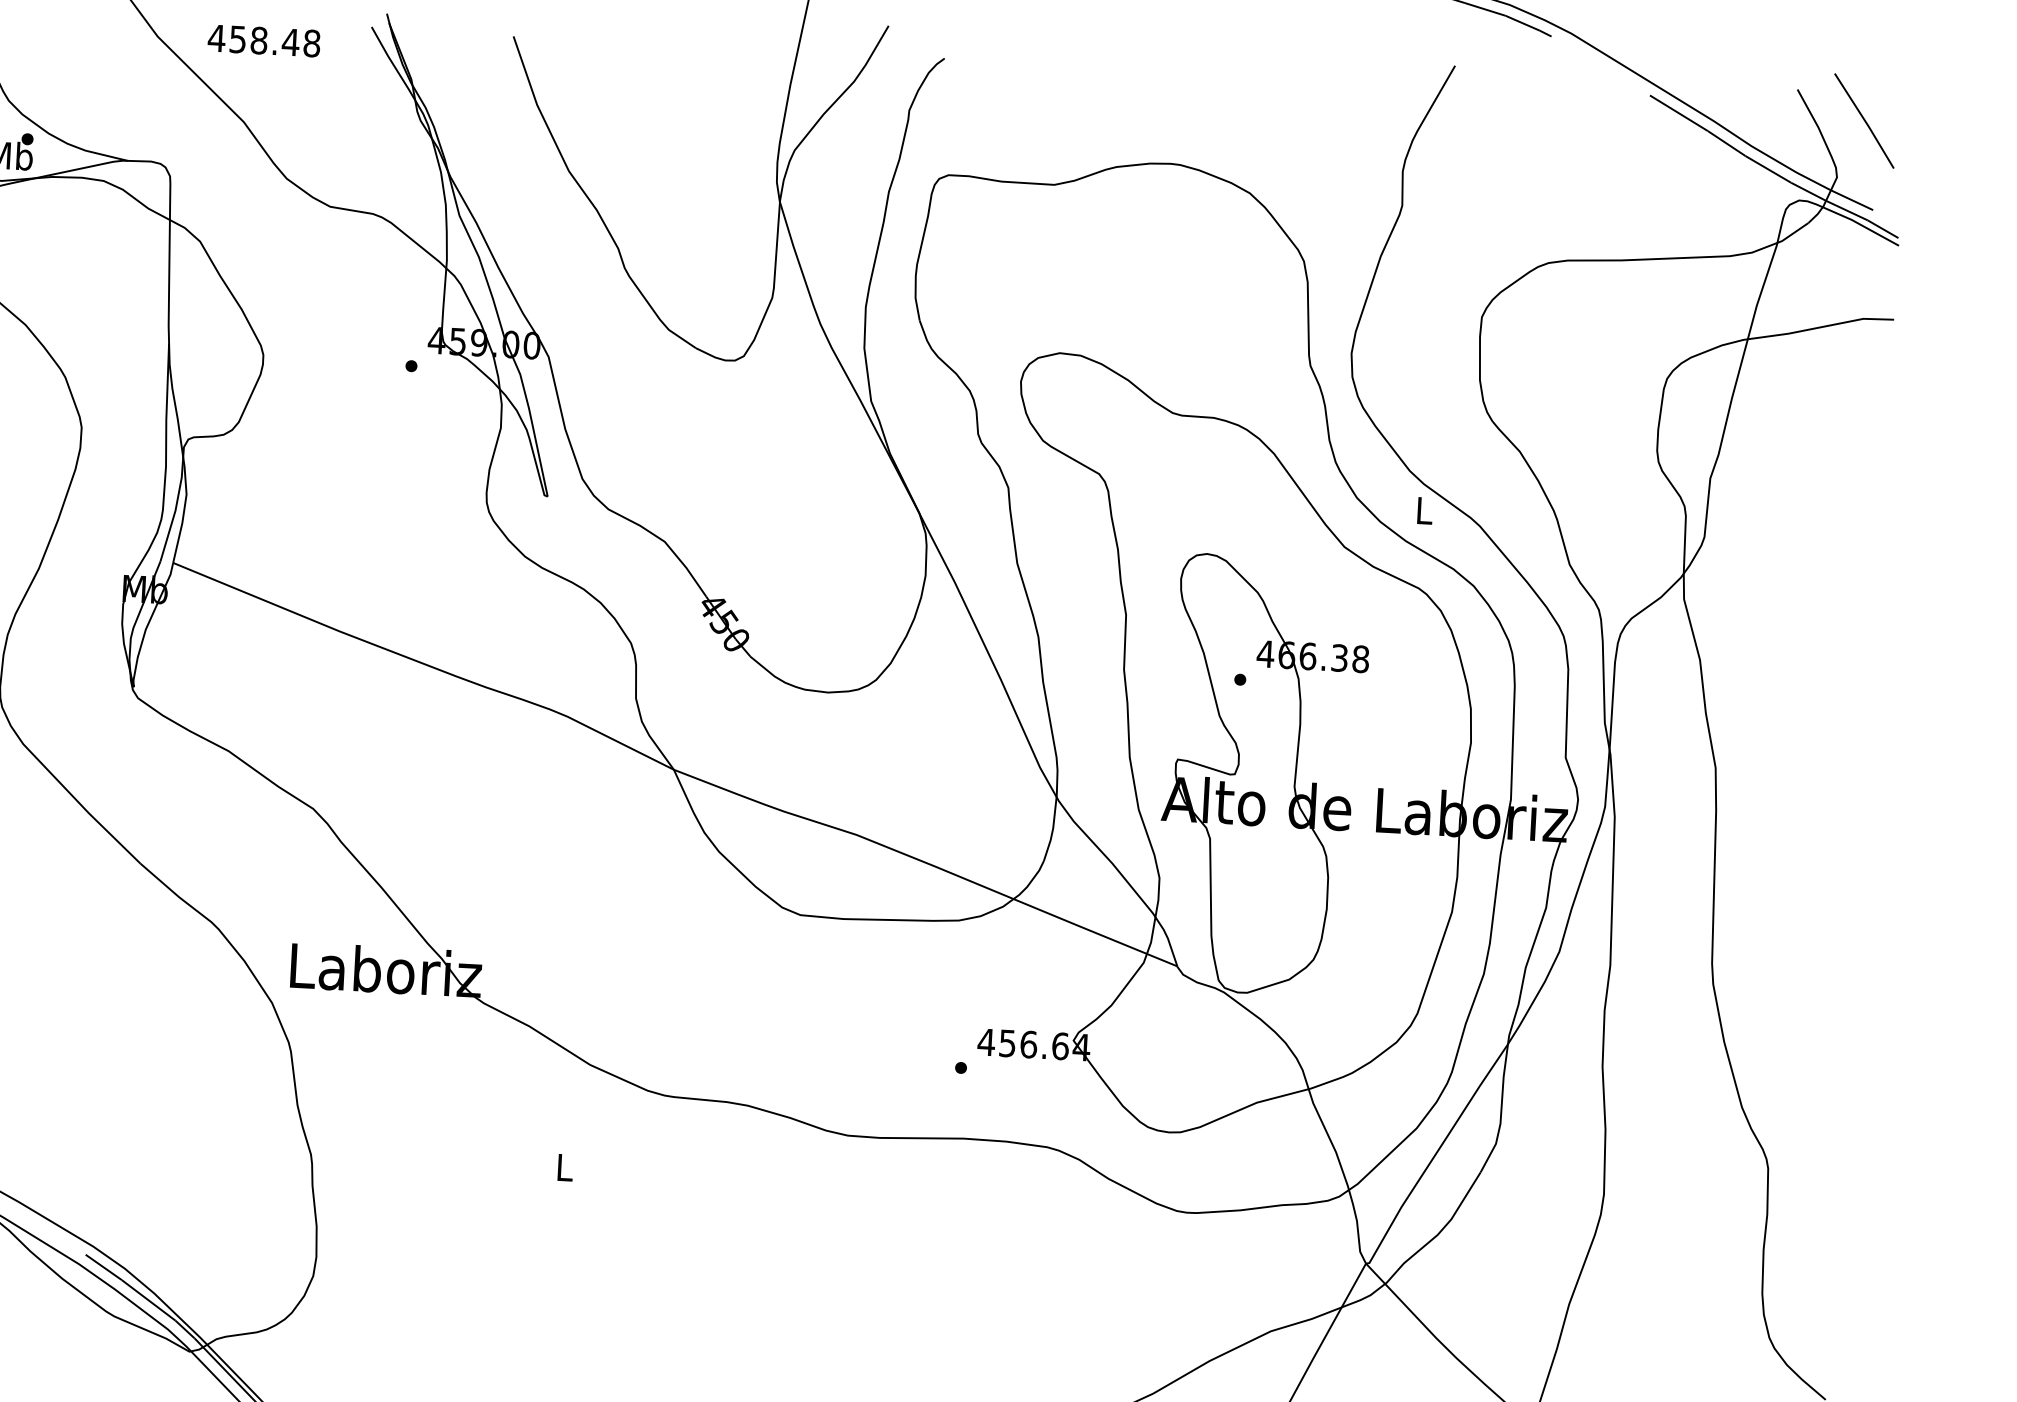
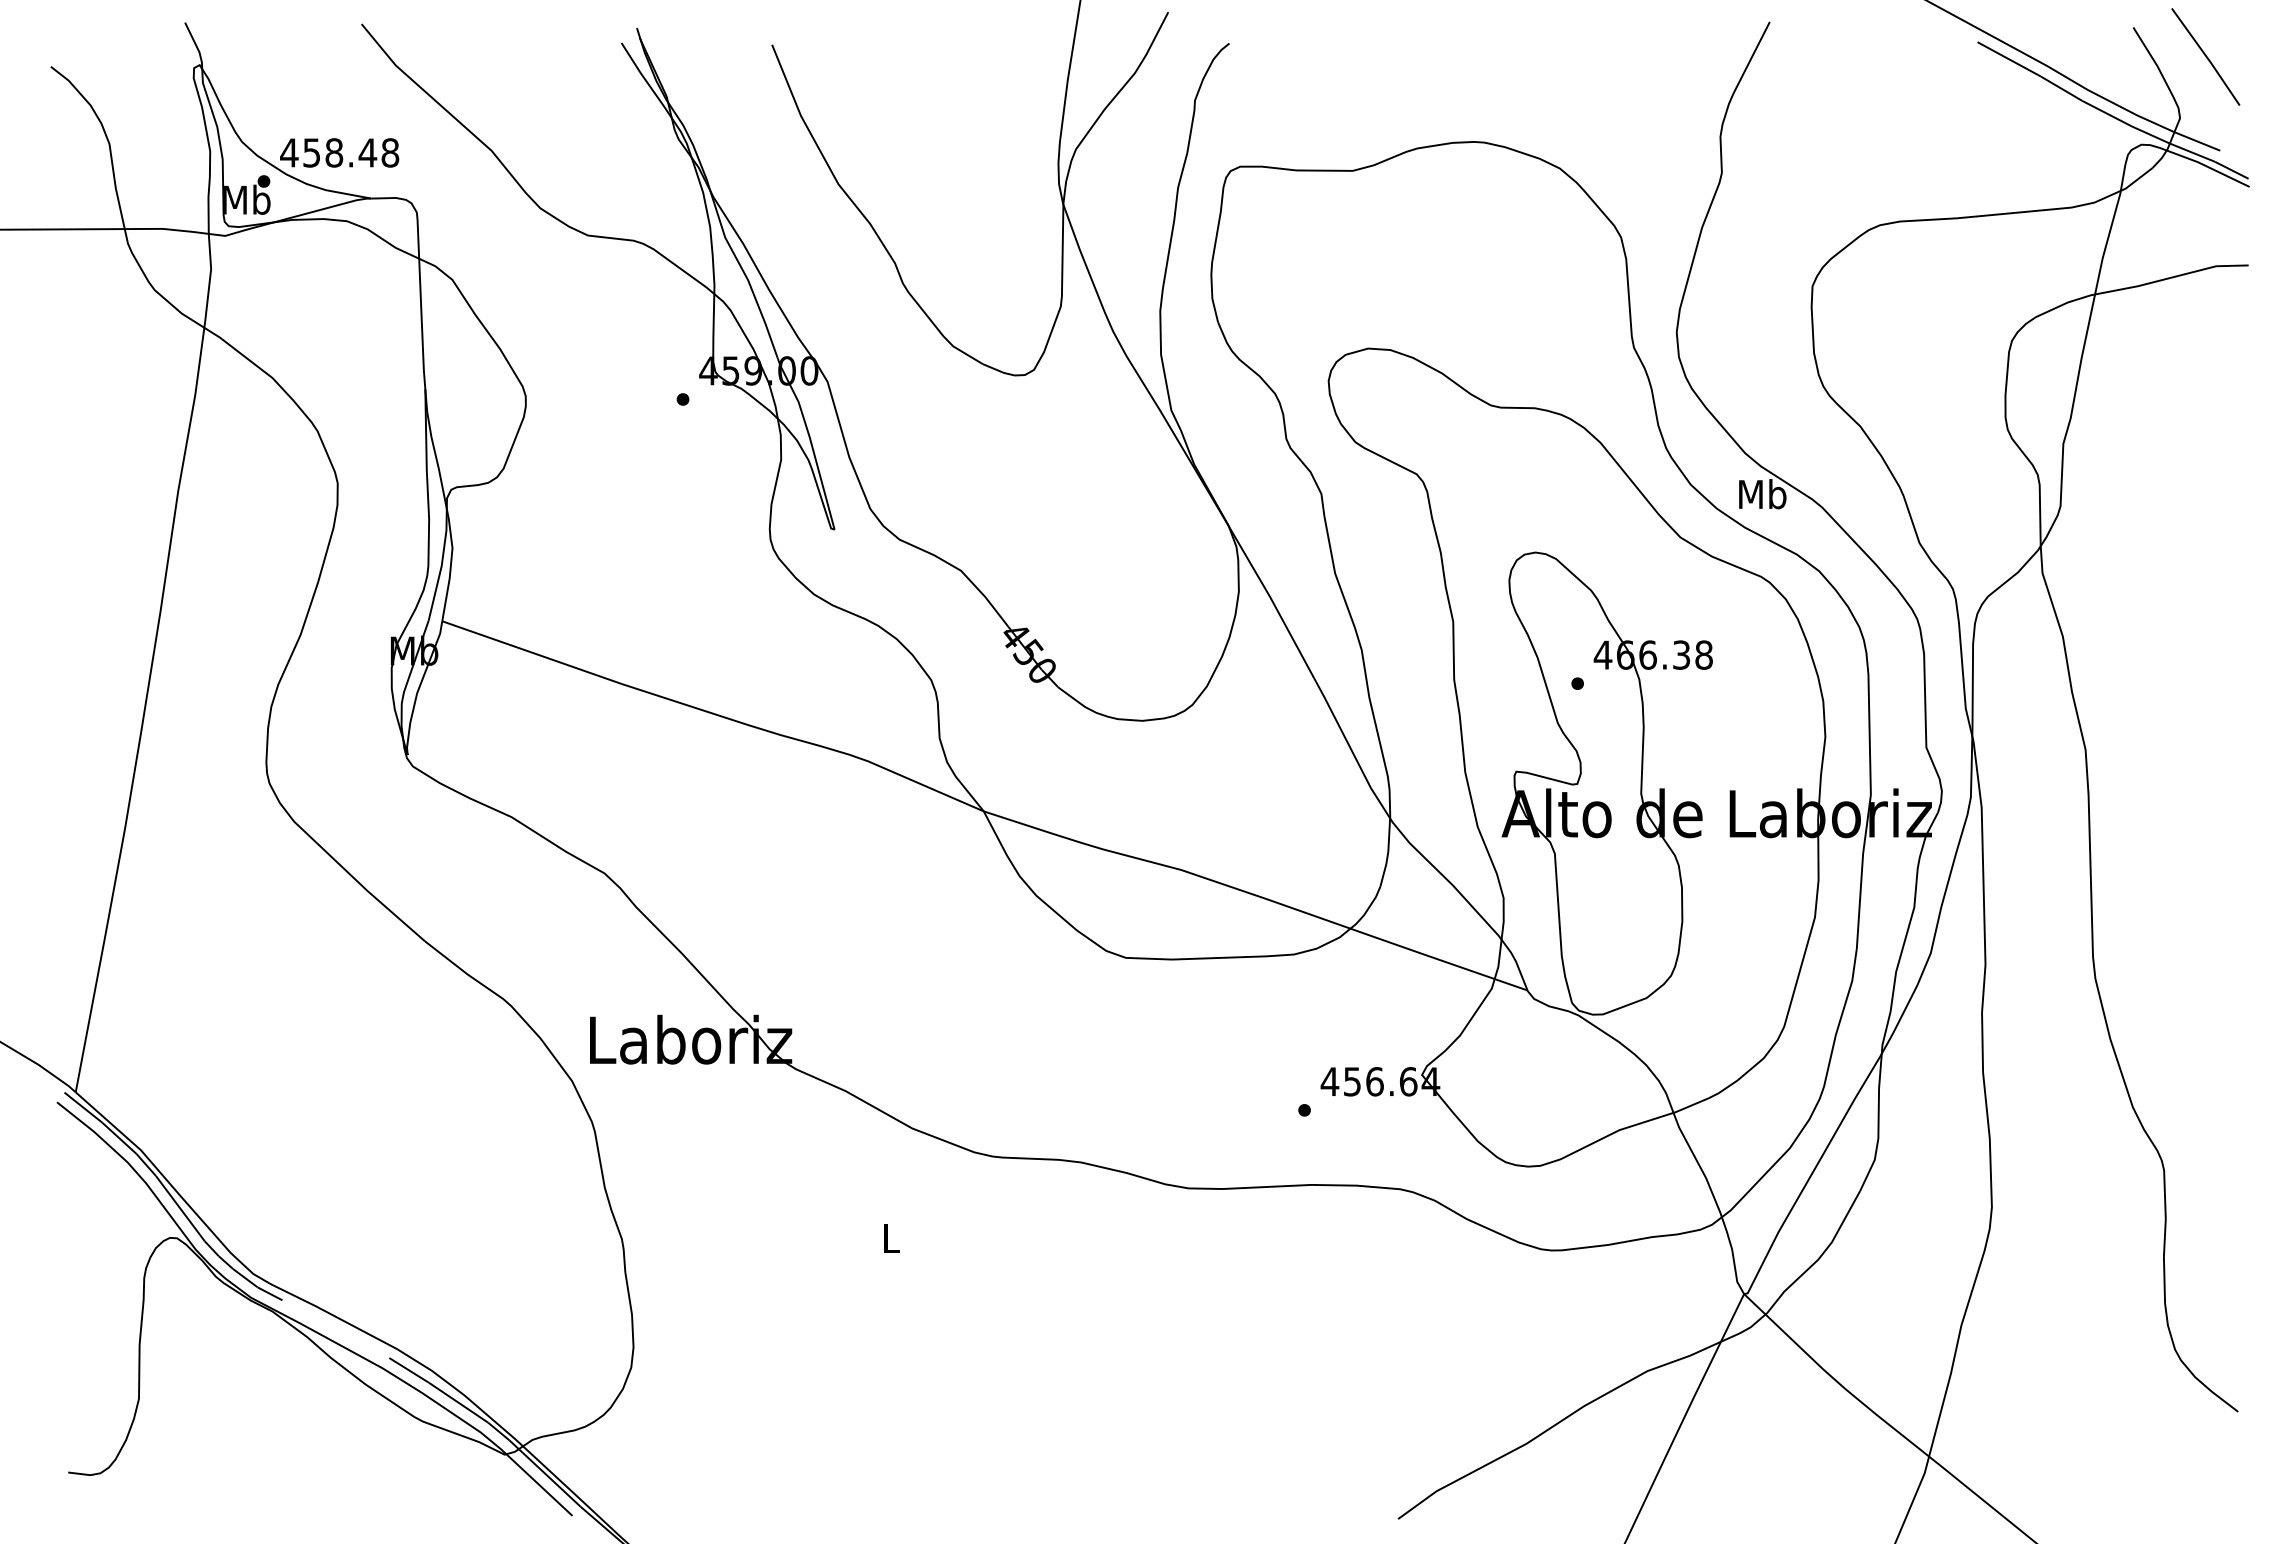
text: (264, 40) -> (339, 152), moved
text: (1424, 510) -> (1762, 494), L -> Mb

